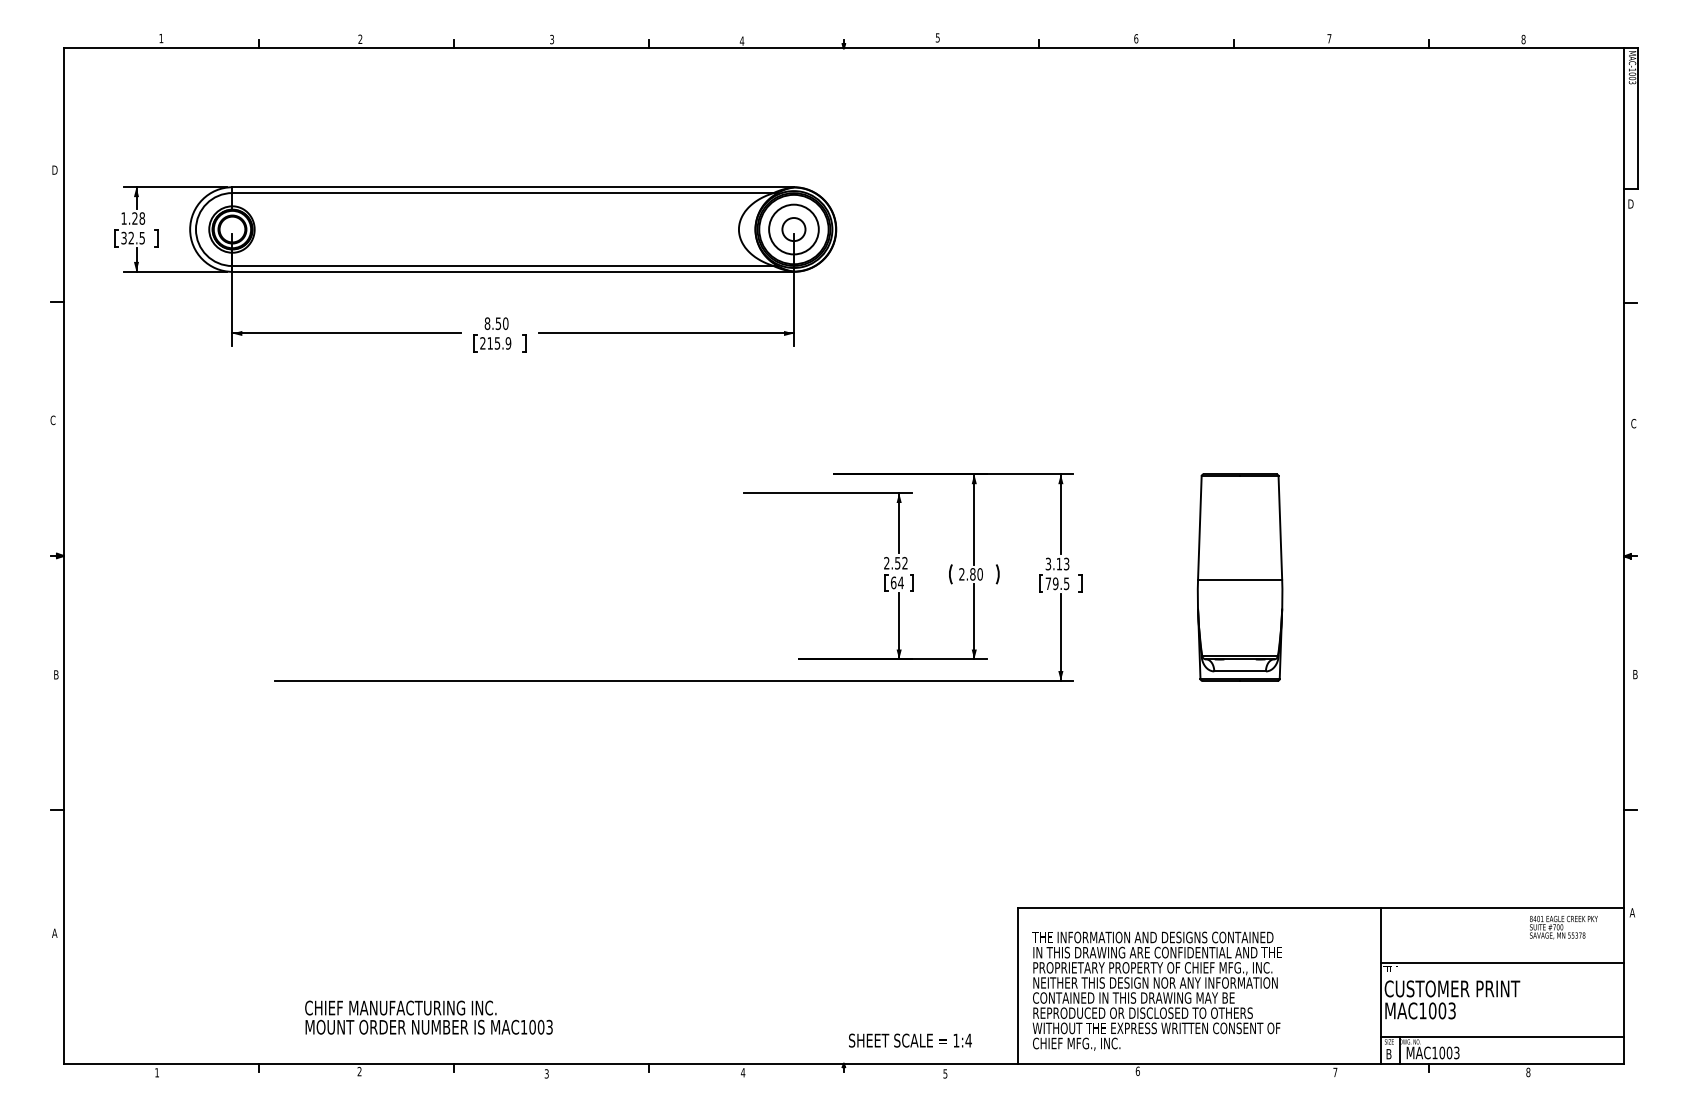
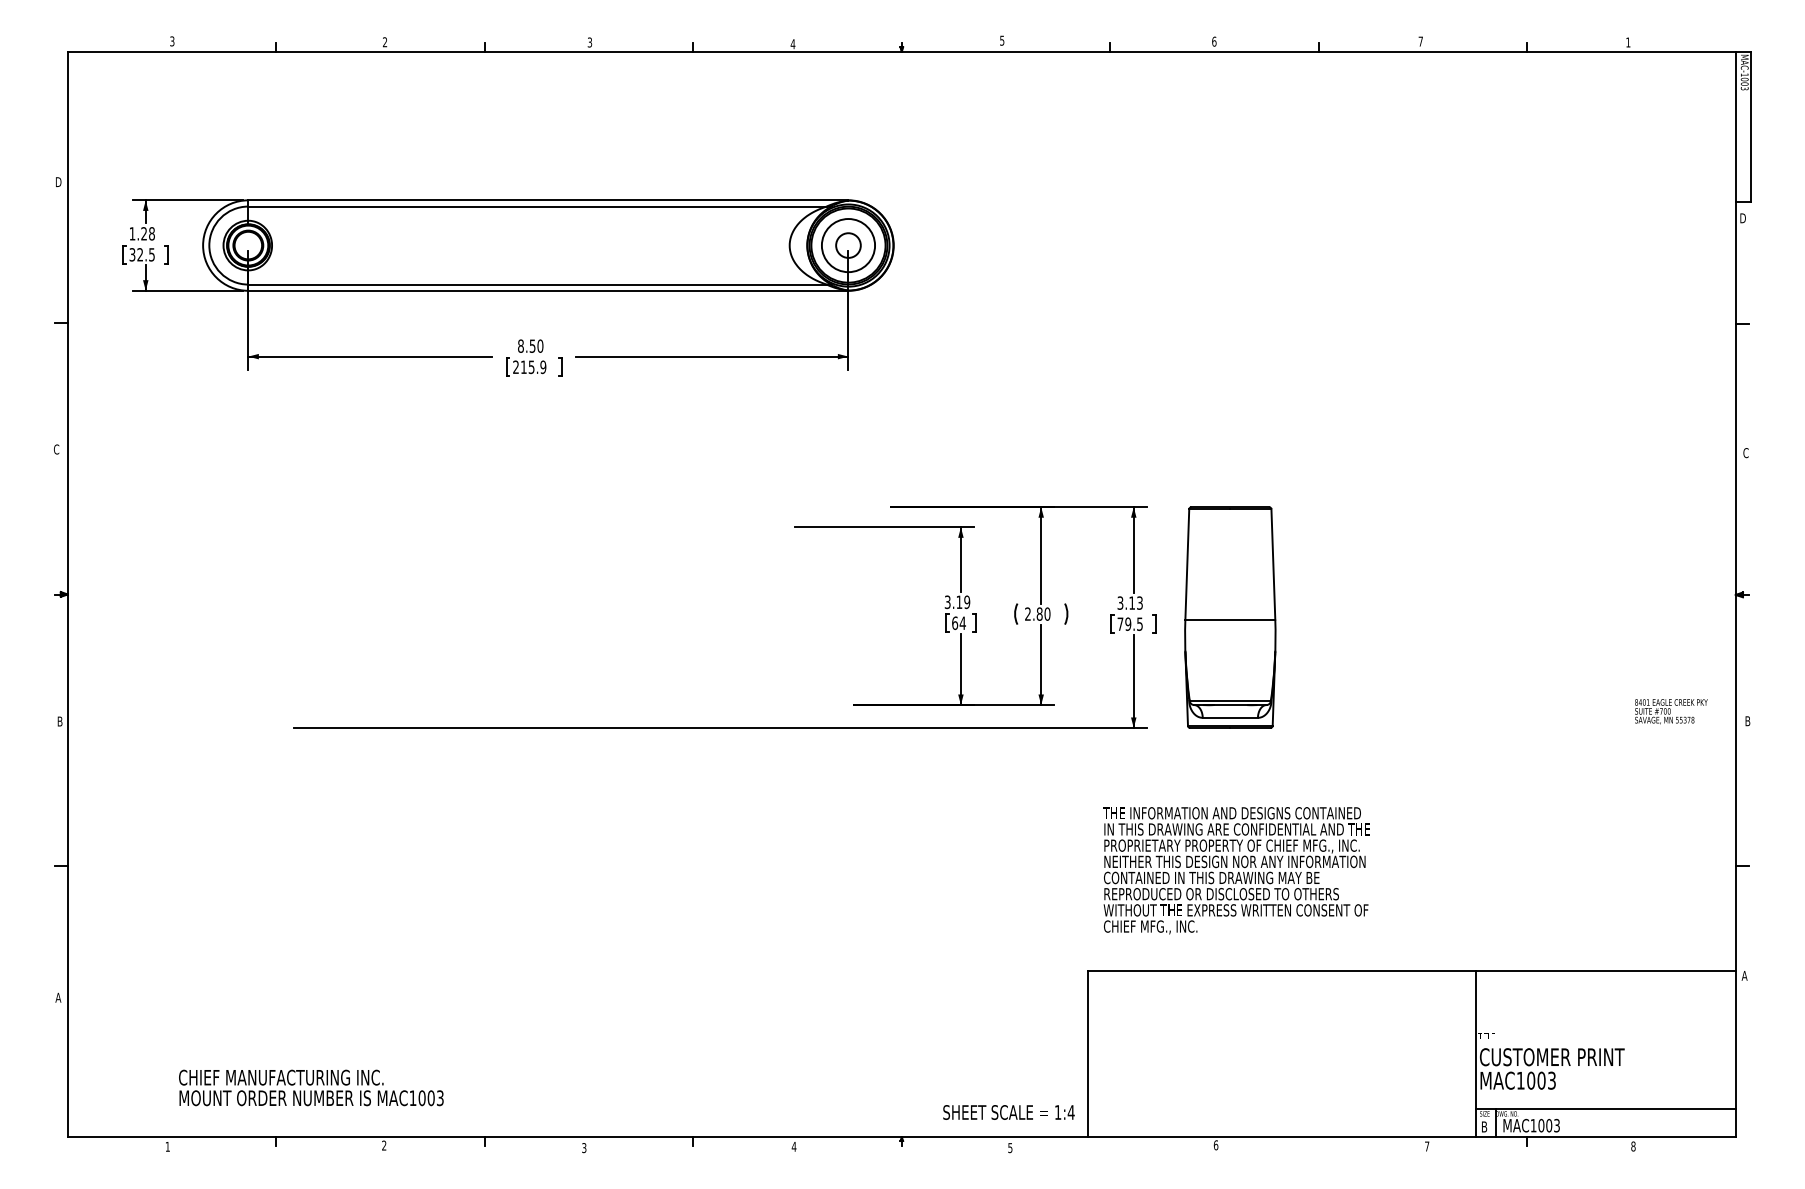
text: (161, 38) -> (172, 41), 1 -> 3
text: (1523, 39) -> (1628, 42), 8 -> 1
text: (895, 563) -> (957, 602), 2.52 -> 3.19
part: (1240, 577) -> (1230, 617), moved
text: (1563, 927) -> (1671, 711), moved
line: (1502, 962) -> (1605, 1029), removed
text: (1156, 991) -> (1236, 870), moved
text: (429, 1017) -> (311, 1087), moved
text: (909, 1040) -> (1008, 1112), moved

